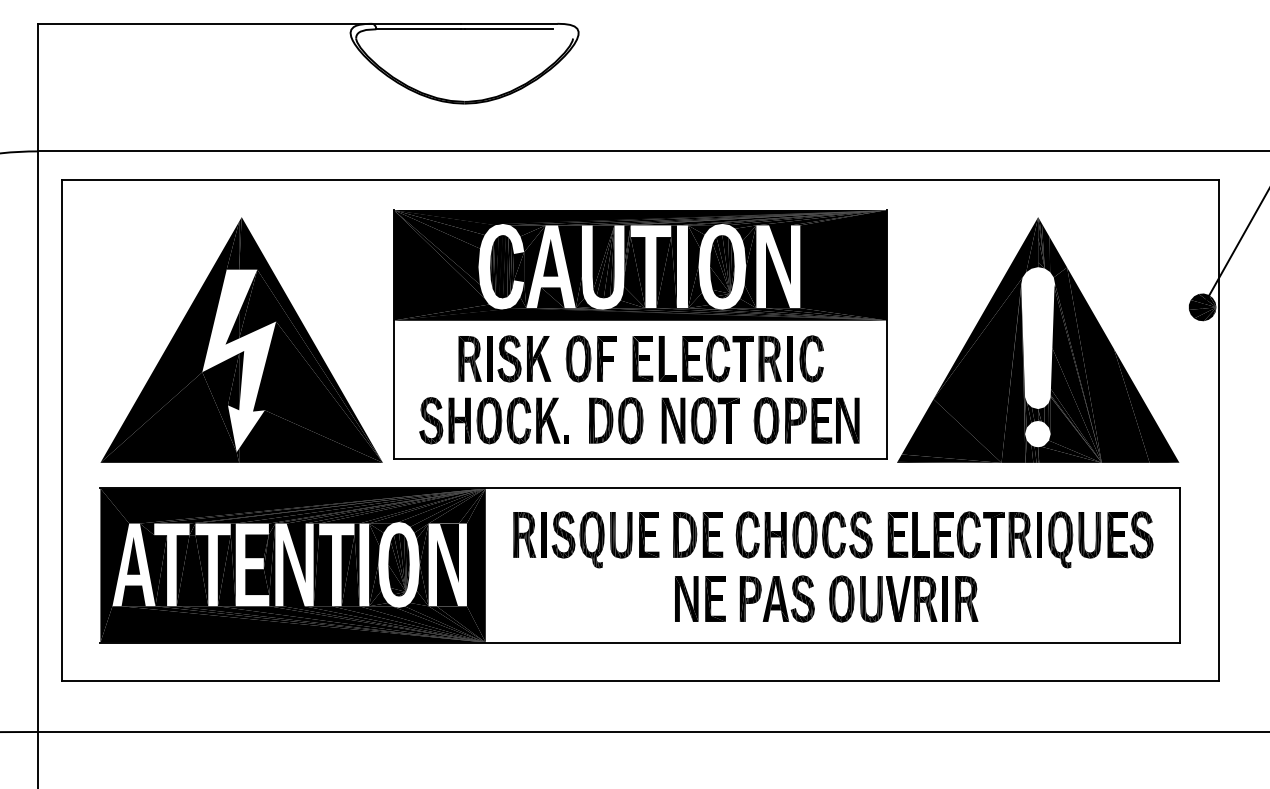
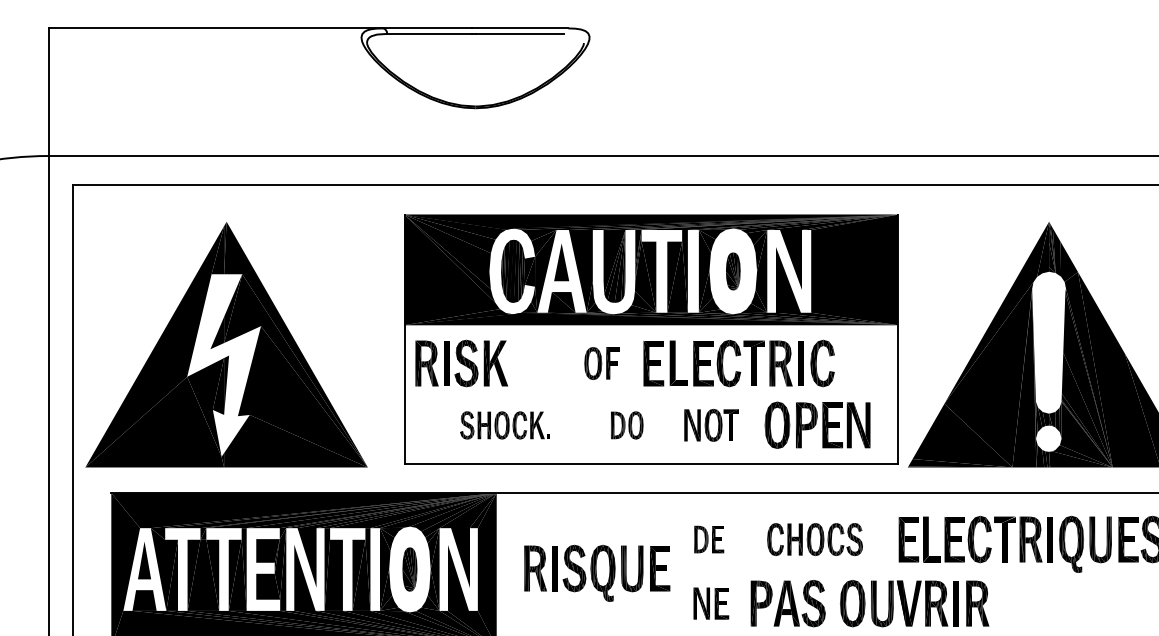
part: (722, 266) -> (733, 271), size x0.6
part: (241, 339) -> (226, 344), moved
part: (504, 358) -> (461, 363), moved
part: (590, 358) -> (601, 363), size x0.7
part: (493, 420) -> (504, 425), size x0.6
part: (616, 420) -> (627, 425), size x0.6
part: (700, 420) -> (711, 425), size x0.7
part: (698, 534) -> (709, 539), size x0.6
part: (803, 534) -> (814, 539), size x0.7
part: (586, 539) -> (597, 573), moved
part: (398, 564) -> (409, 569), size x0.7
part: (700, 598) -> (711, 603), size x0.7

